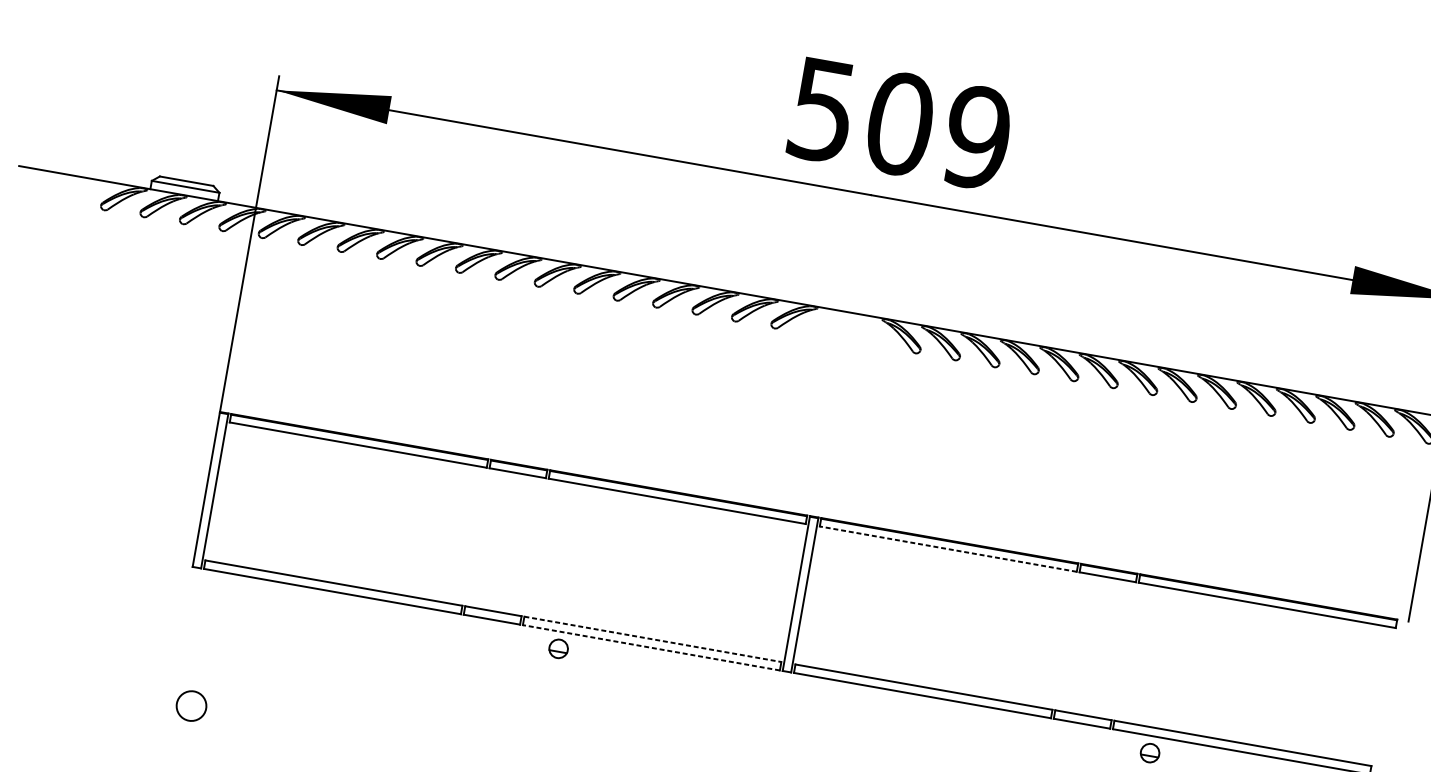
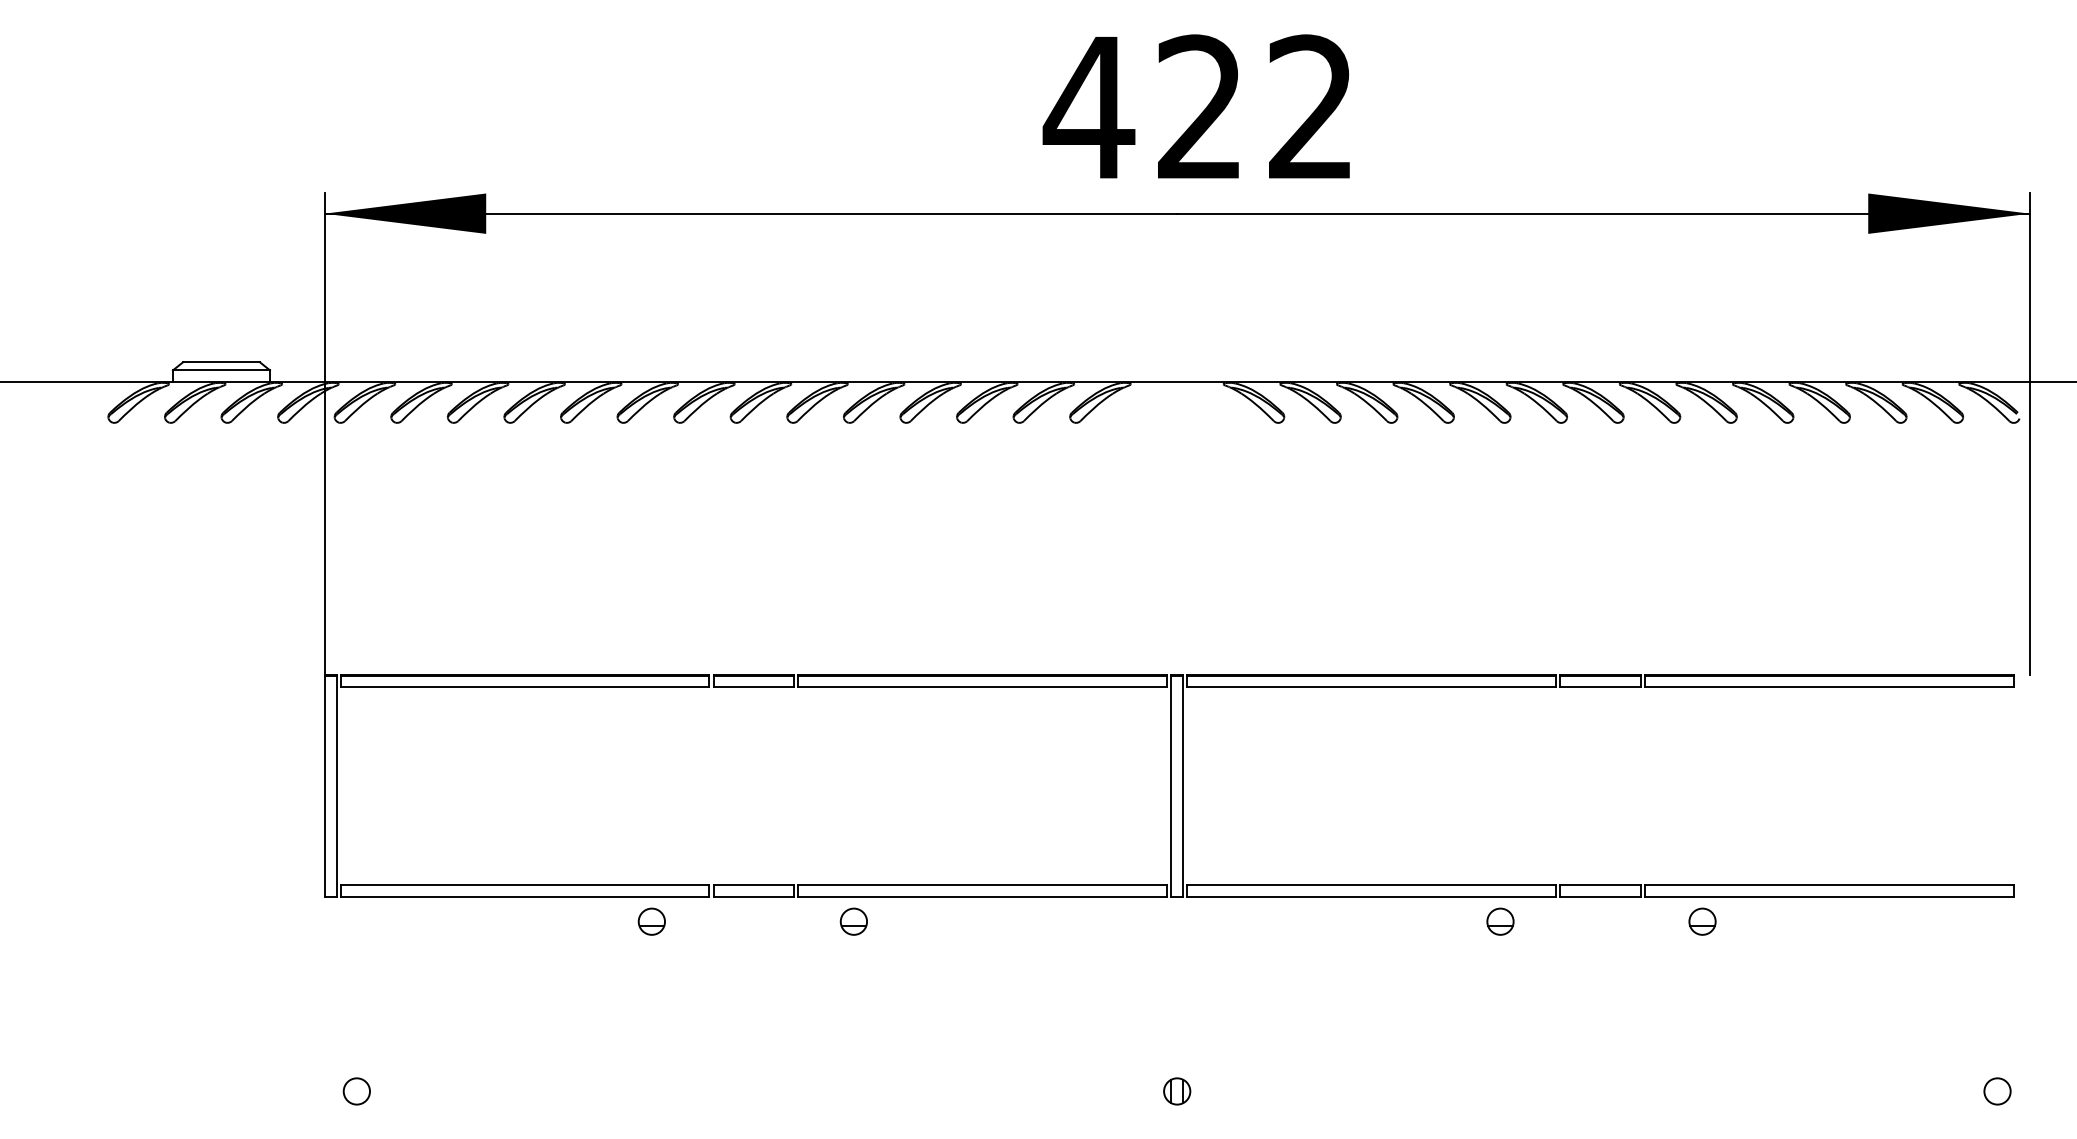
text: (898, 123) -> (1198, 107), 509 -> 422
line: (948, 549) -> (1371, 687), dashed -> solid
part: (417, 623) -> (651, 921), added
line: (653, 639) -> (983, 885), dashed -> solid
line: (651, 647) -> (982, 897), dashed -> solid
circle: (191, 706) -> (356, 1091), size x0.62
part: (1009, 728) -> (1500, 921), added

